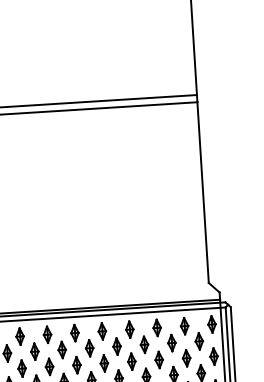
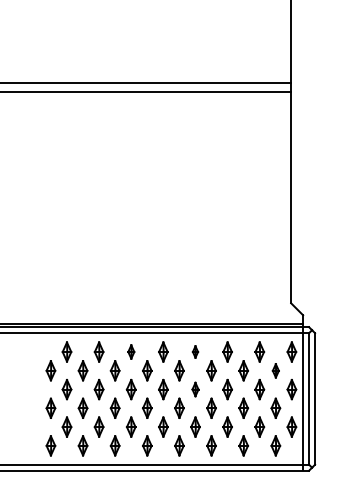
part: (129, 329) -> (195, 351), size x0.6
part: (75, 332) -> (131, 351), size x0.7
part: (199, 341) -> (275, 370), size x0.7
part: (131, 361) -> (195, 389), size x0.7

